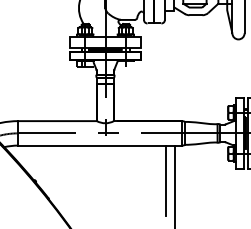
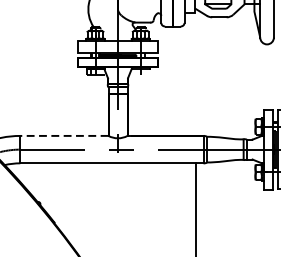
line: (57, 121) -> (64, 136), solid -> dashed
line: (165, 180) -> (185, 202), removed

